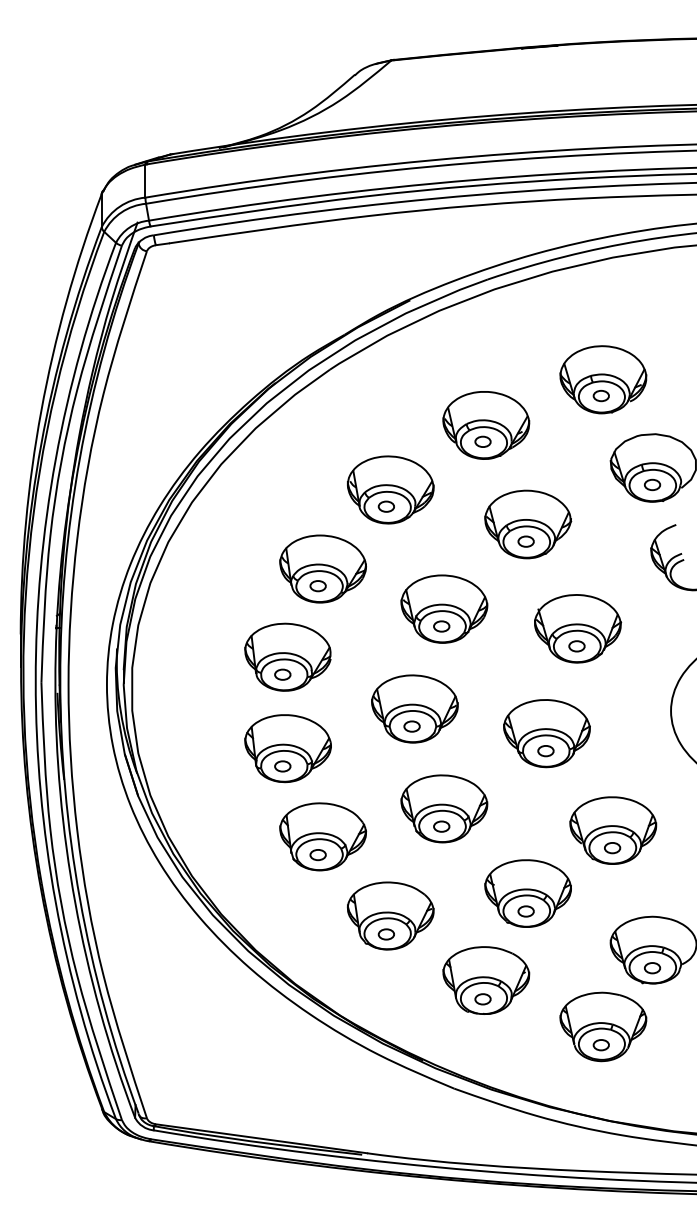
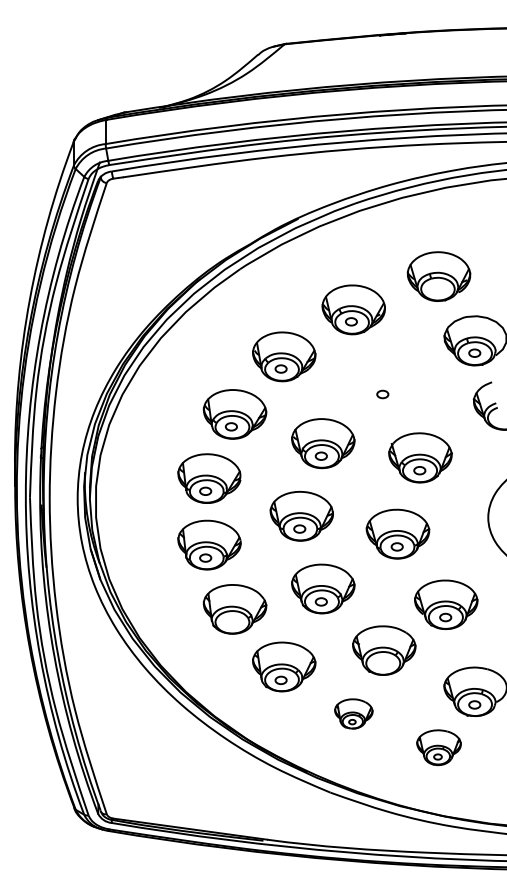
part: (600, 396) -> (436, 288), removed
part: (528, 524) -> (384, 381), removed
part: (317, 855) -> (230, 622), removed
part: (525, 911) -> (382, 663), removed
part: (486, 980) -> (353, 713), size x0.6
part: (603, 1026) -> (439, 747), size x0.7

